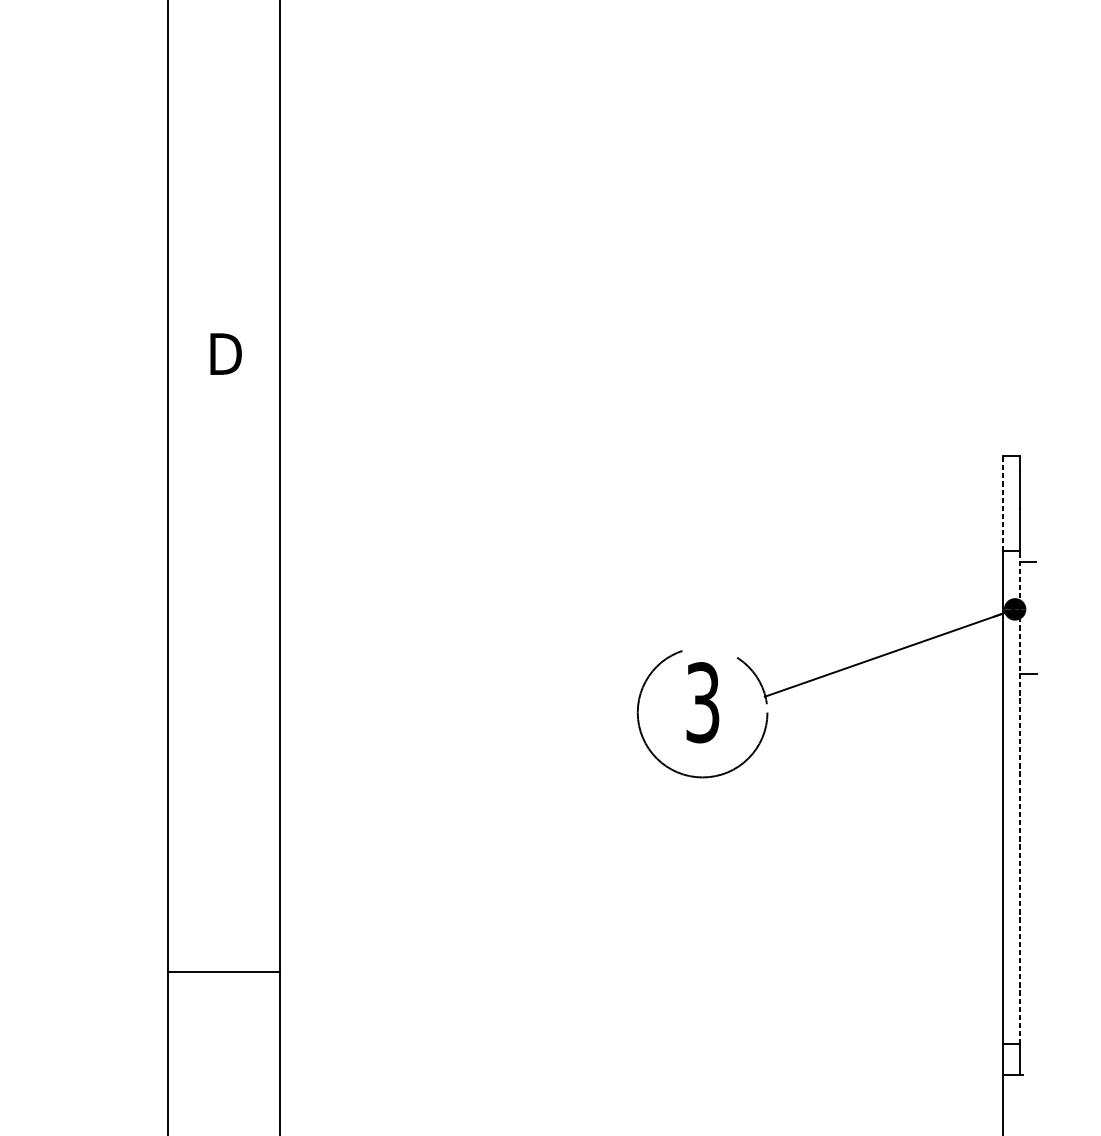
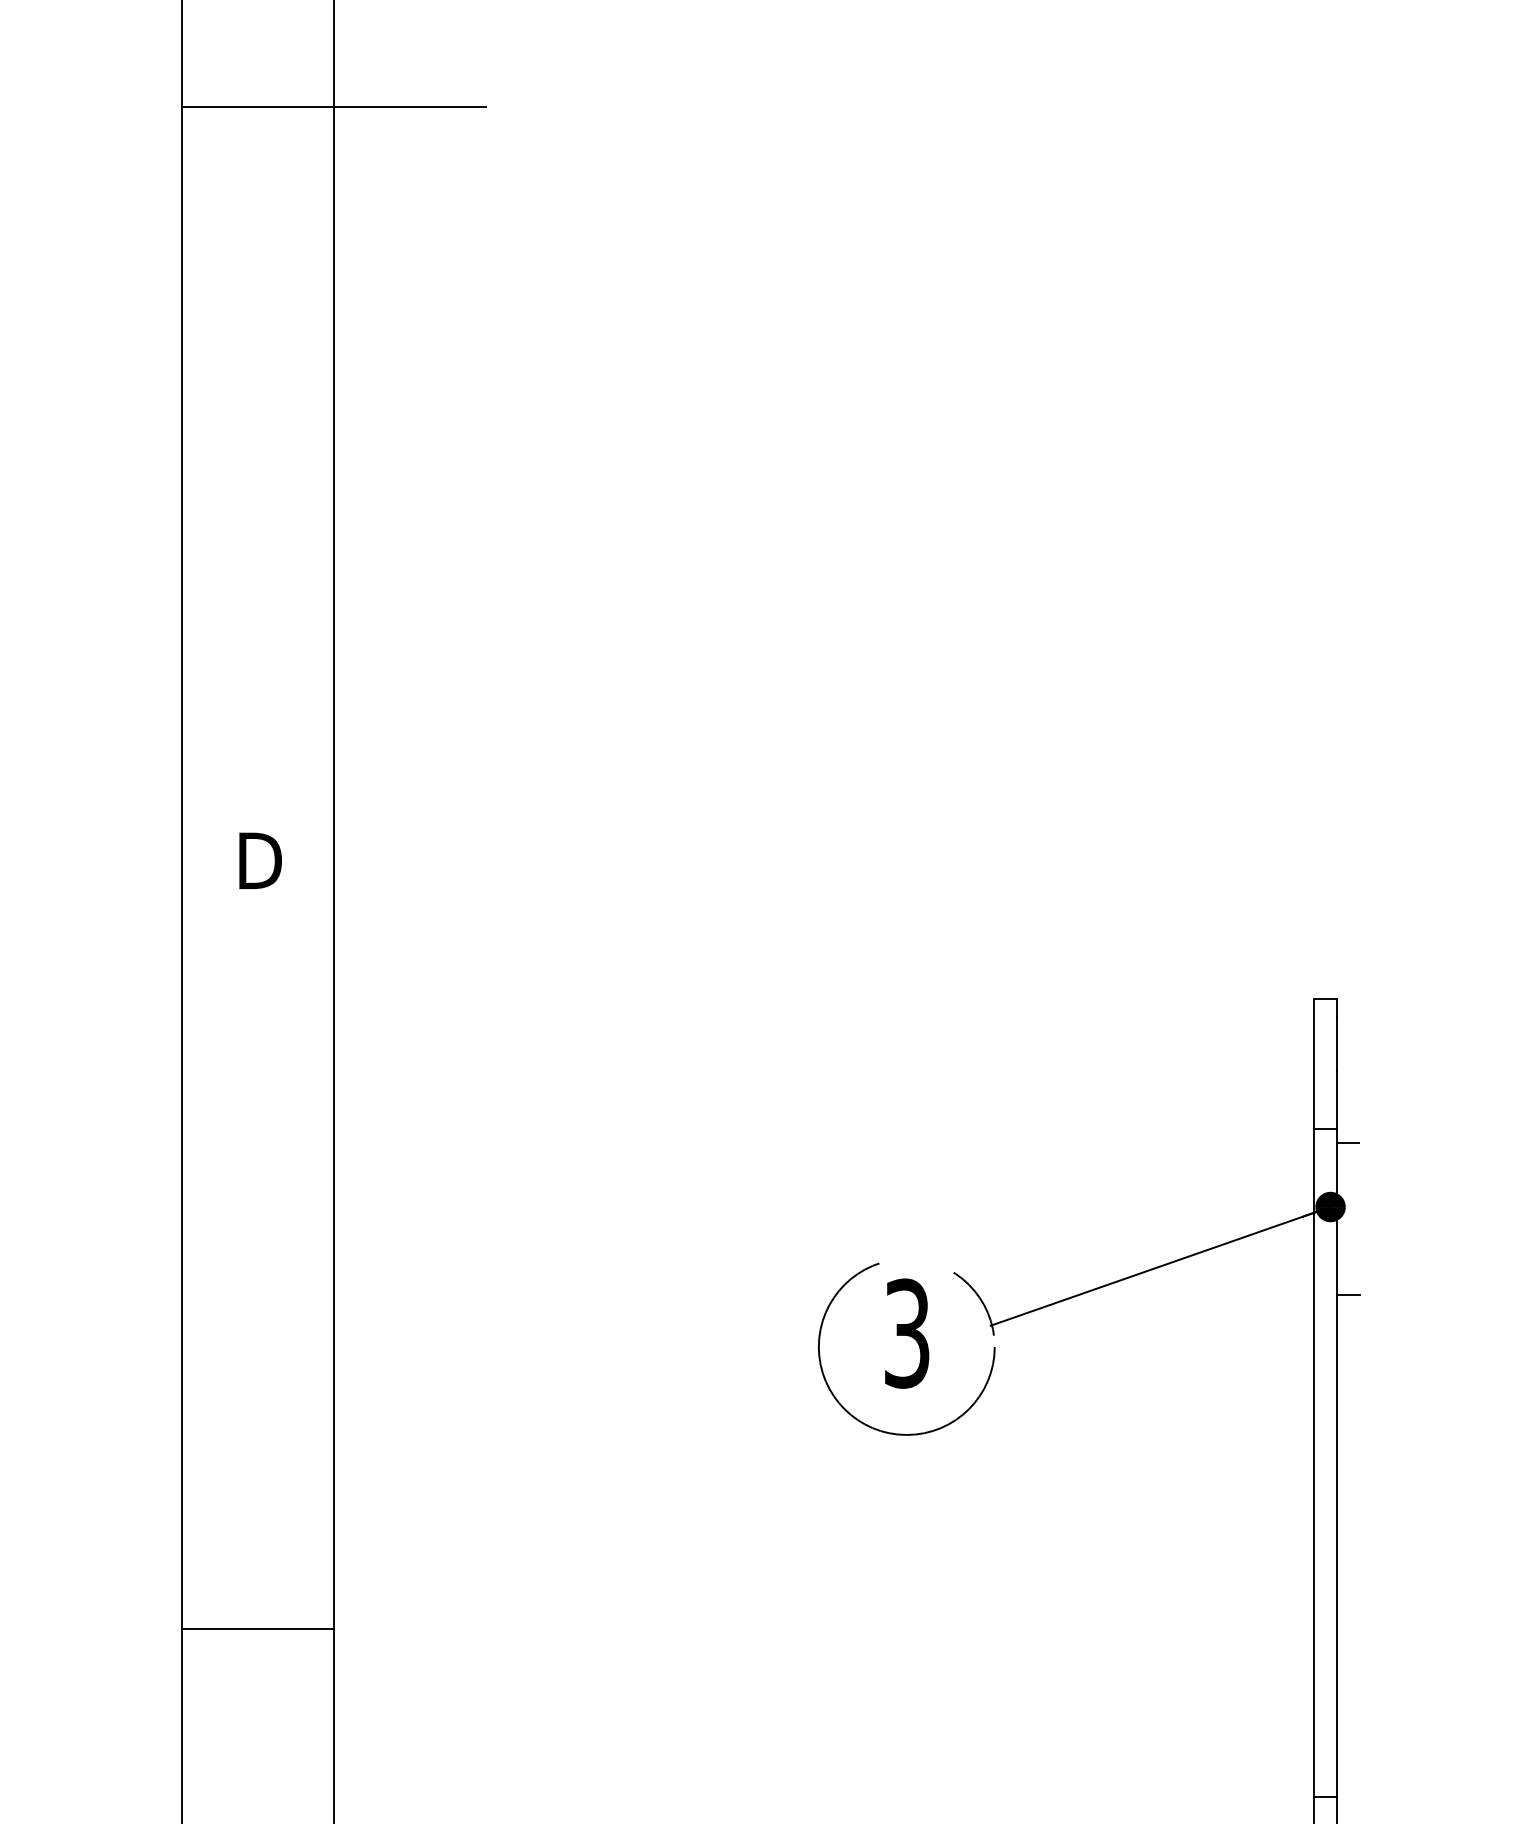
line: (1003, 503) -> (1314, 1063), dashed -> solid
line: (1020, 797) -> (1337, 1462), dashed -> solid
line: (223, 972) -> (257, 1629), moved

